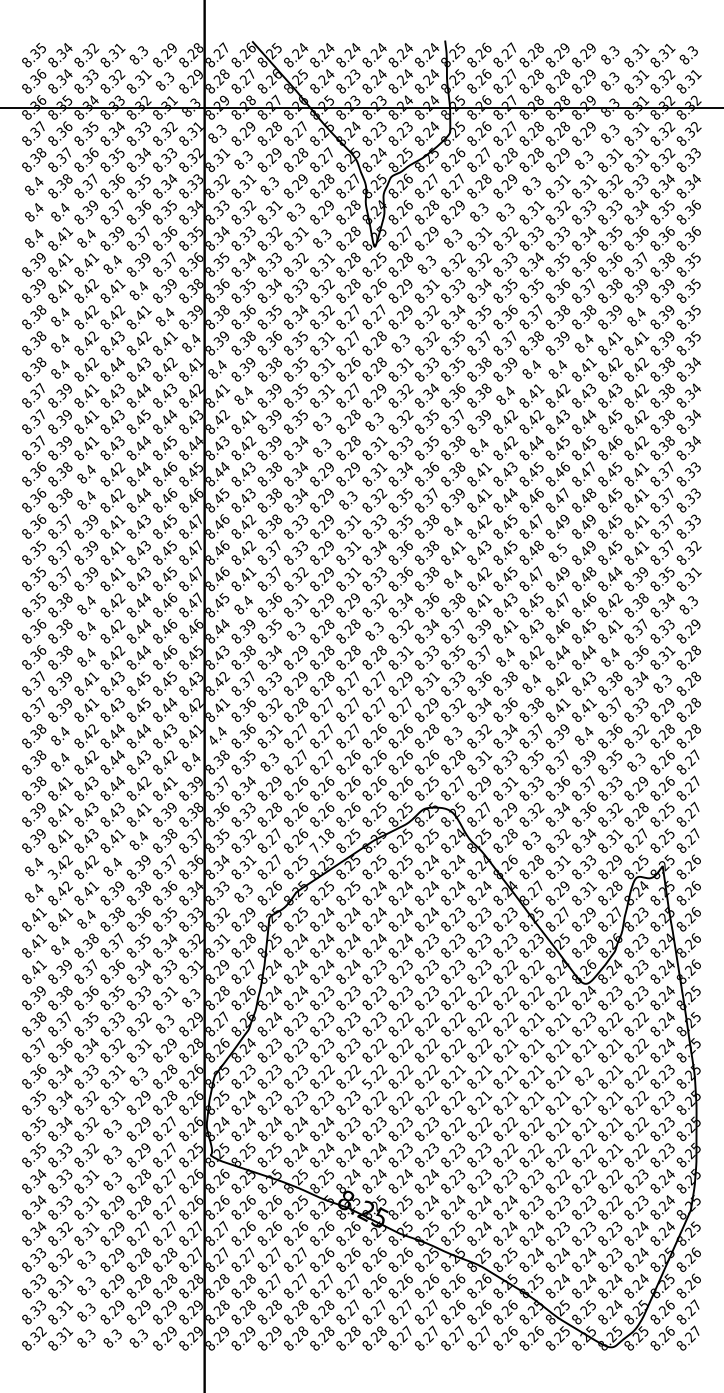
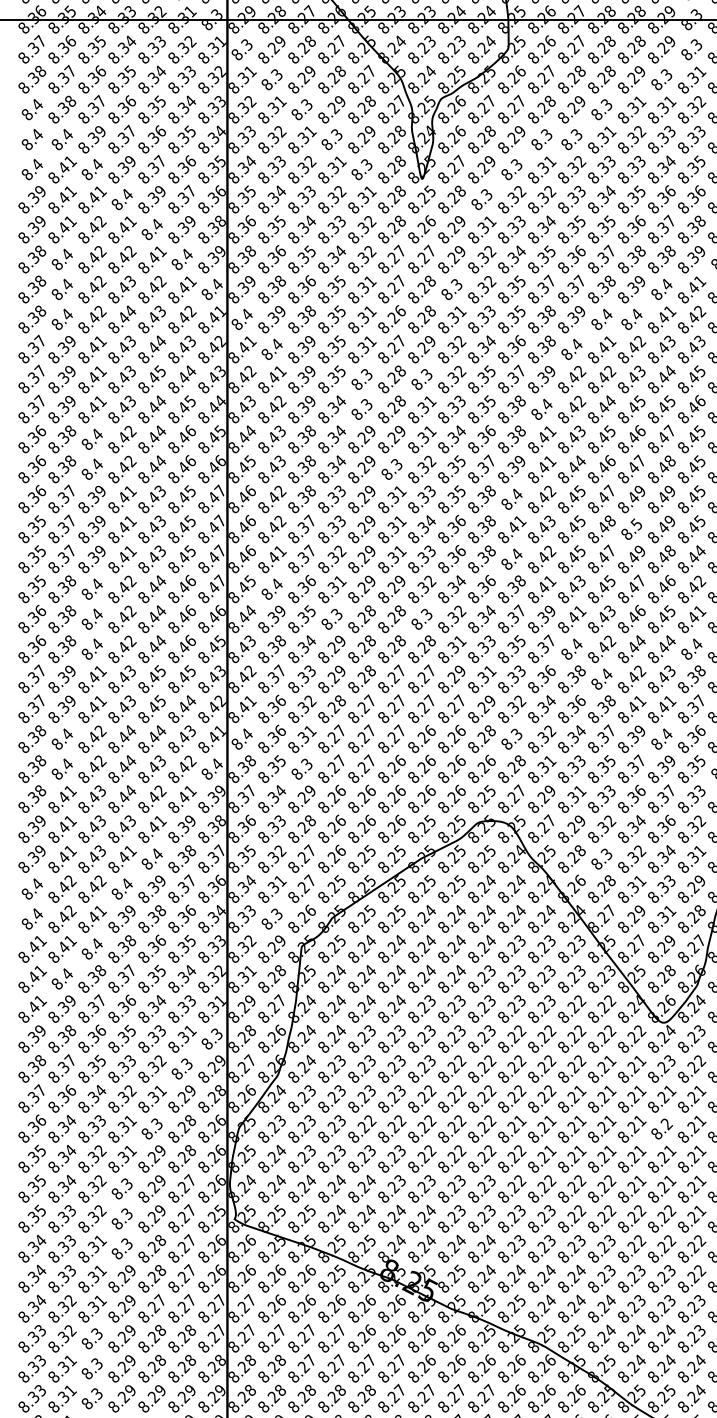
text: (212, 740) -> (236, 744), 4.4 -> 8.4
text: (321, 840) -> (361, 858), 7.18 -> 8.25
text: (52, 874) -> (53, 897), 3.42 -> 8.42
text: (367, 1083) -> (413, 1136), 5.22 -> 8.22

